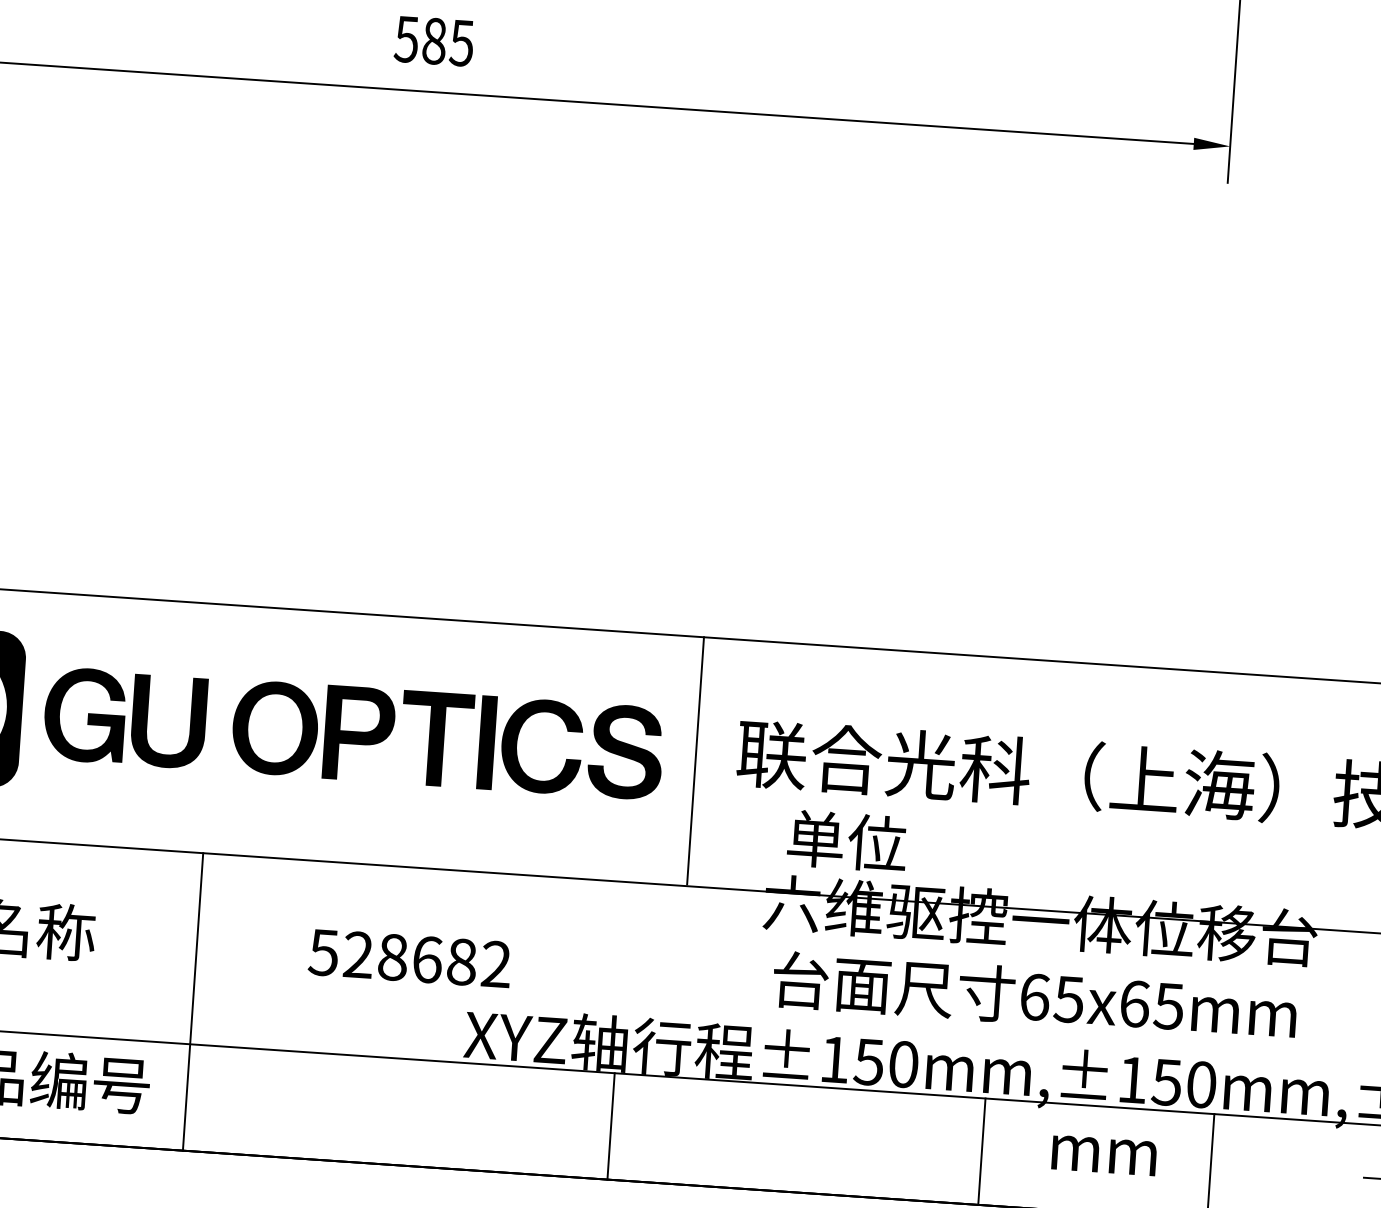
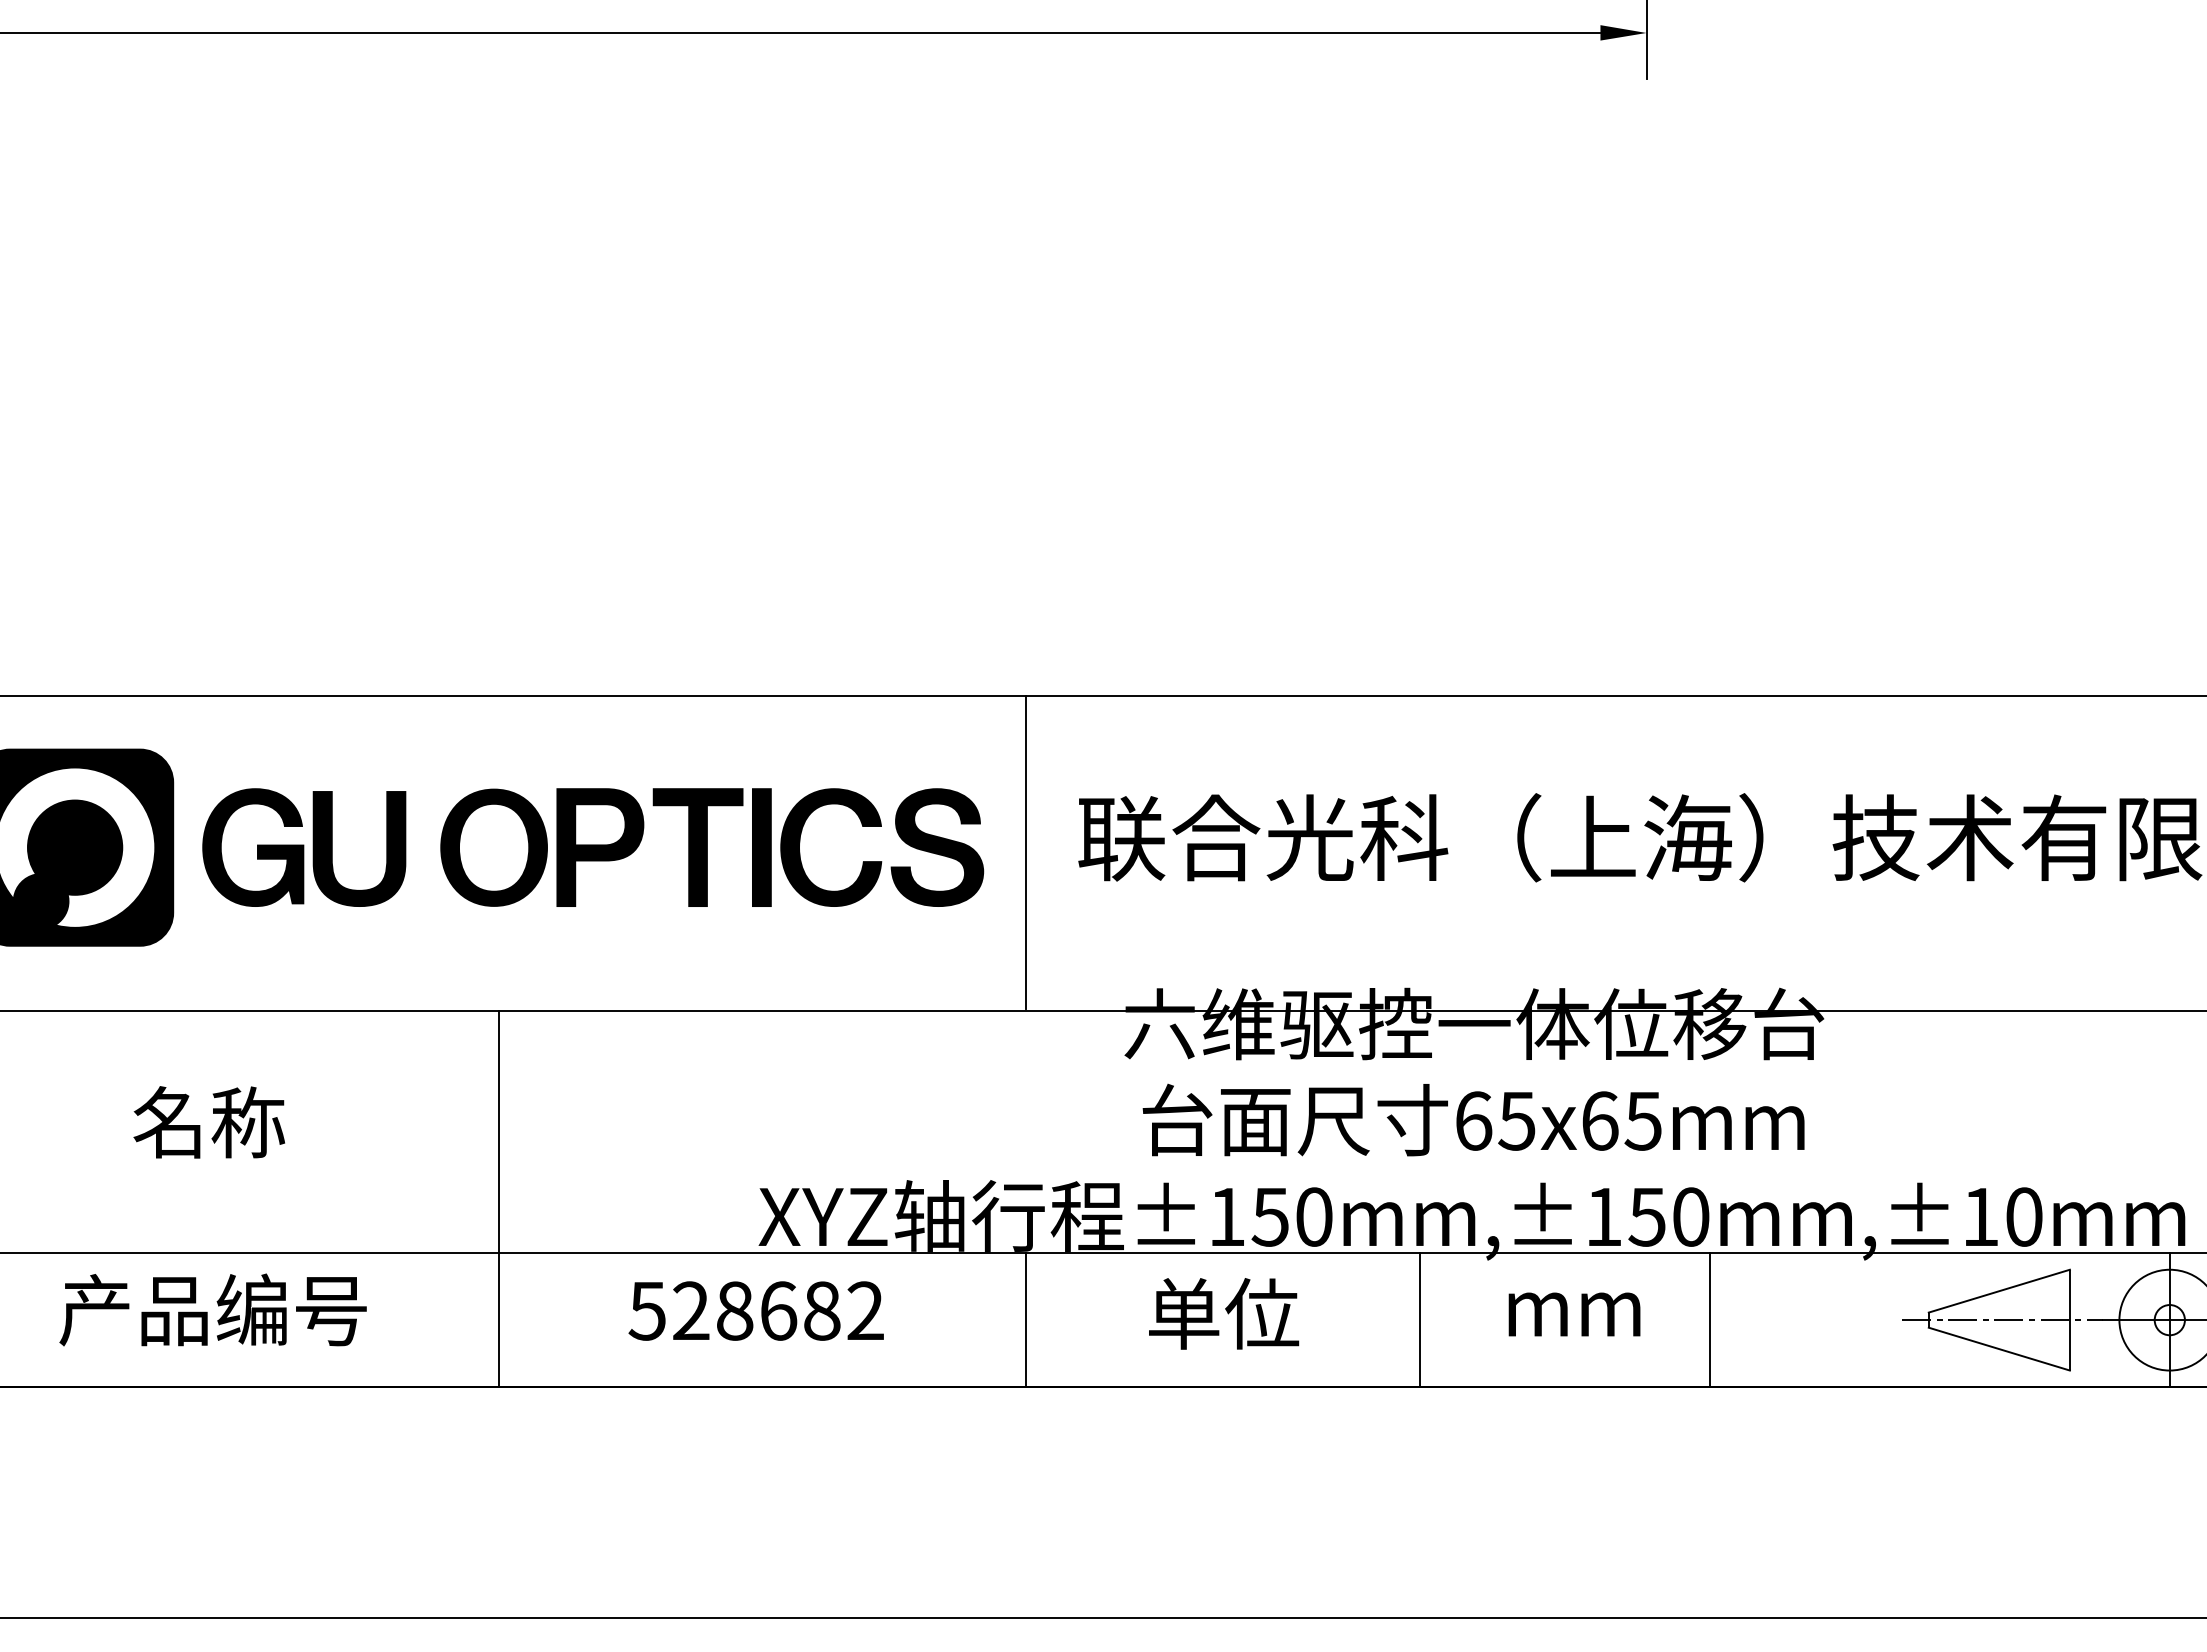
text: (847, 841) -> (1224, 1313), moved
text: (409, 958) -> (755, 1310), moved
line: (192, 1002) -> (498, 1199), moved
line: (611, 1125) -> (1026, 1319), moved

